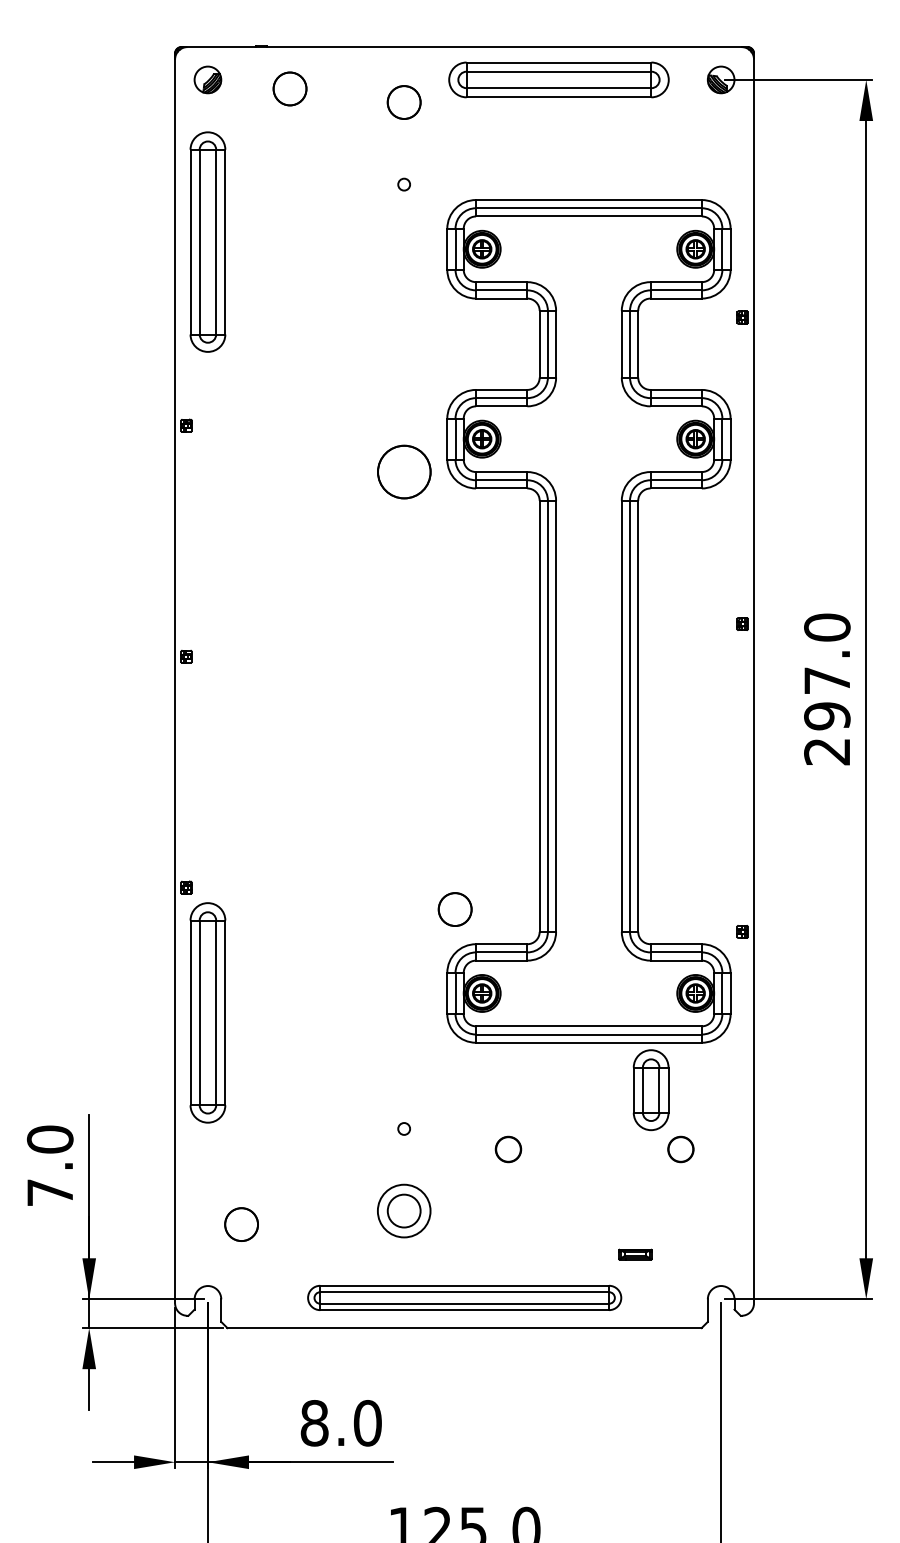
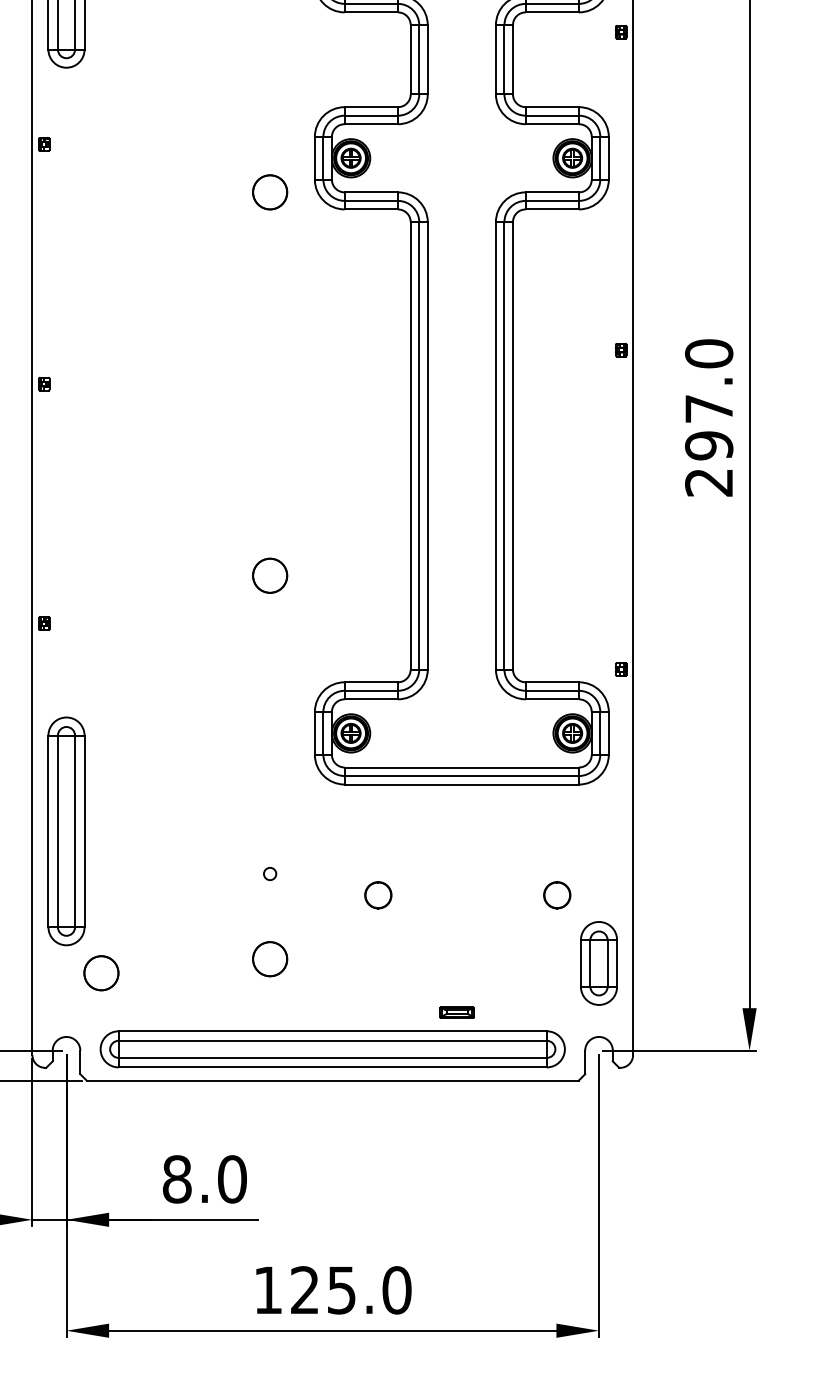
part: (403, 471) -> (269, 191), size x0.62
part: (454, 909) -> (269, 575), moved
part: (207, 1012) -> (66, 830), moved
part: (650, 1090) -> (598, 963), moved
circle: (403, 1210) -> (269, 958), size x0.62
part: (635, 1254) -> (457, 1012), moved
part: (464, 1297) -> (332, 1048), size x1.43

